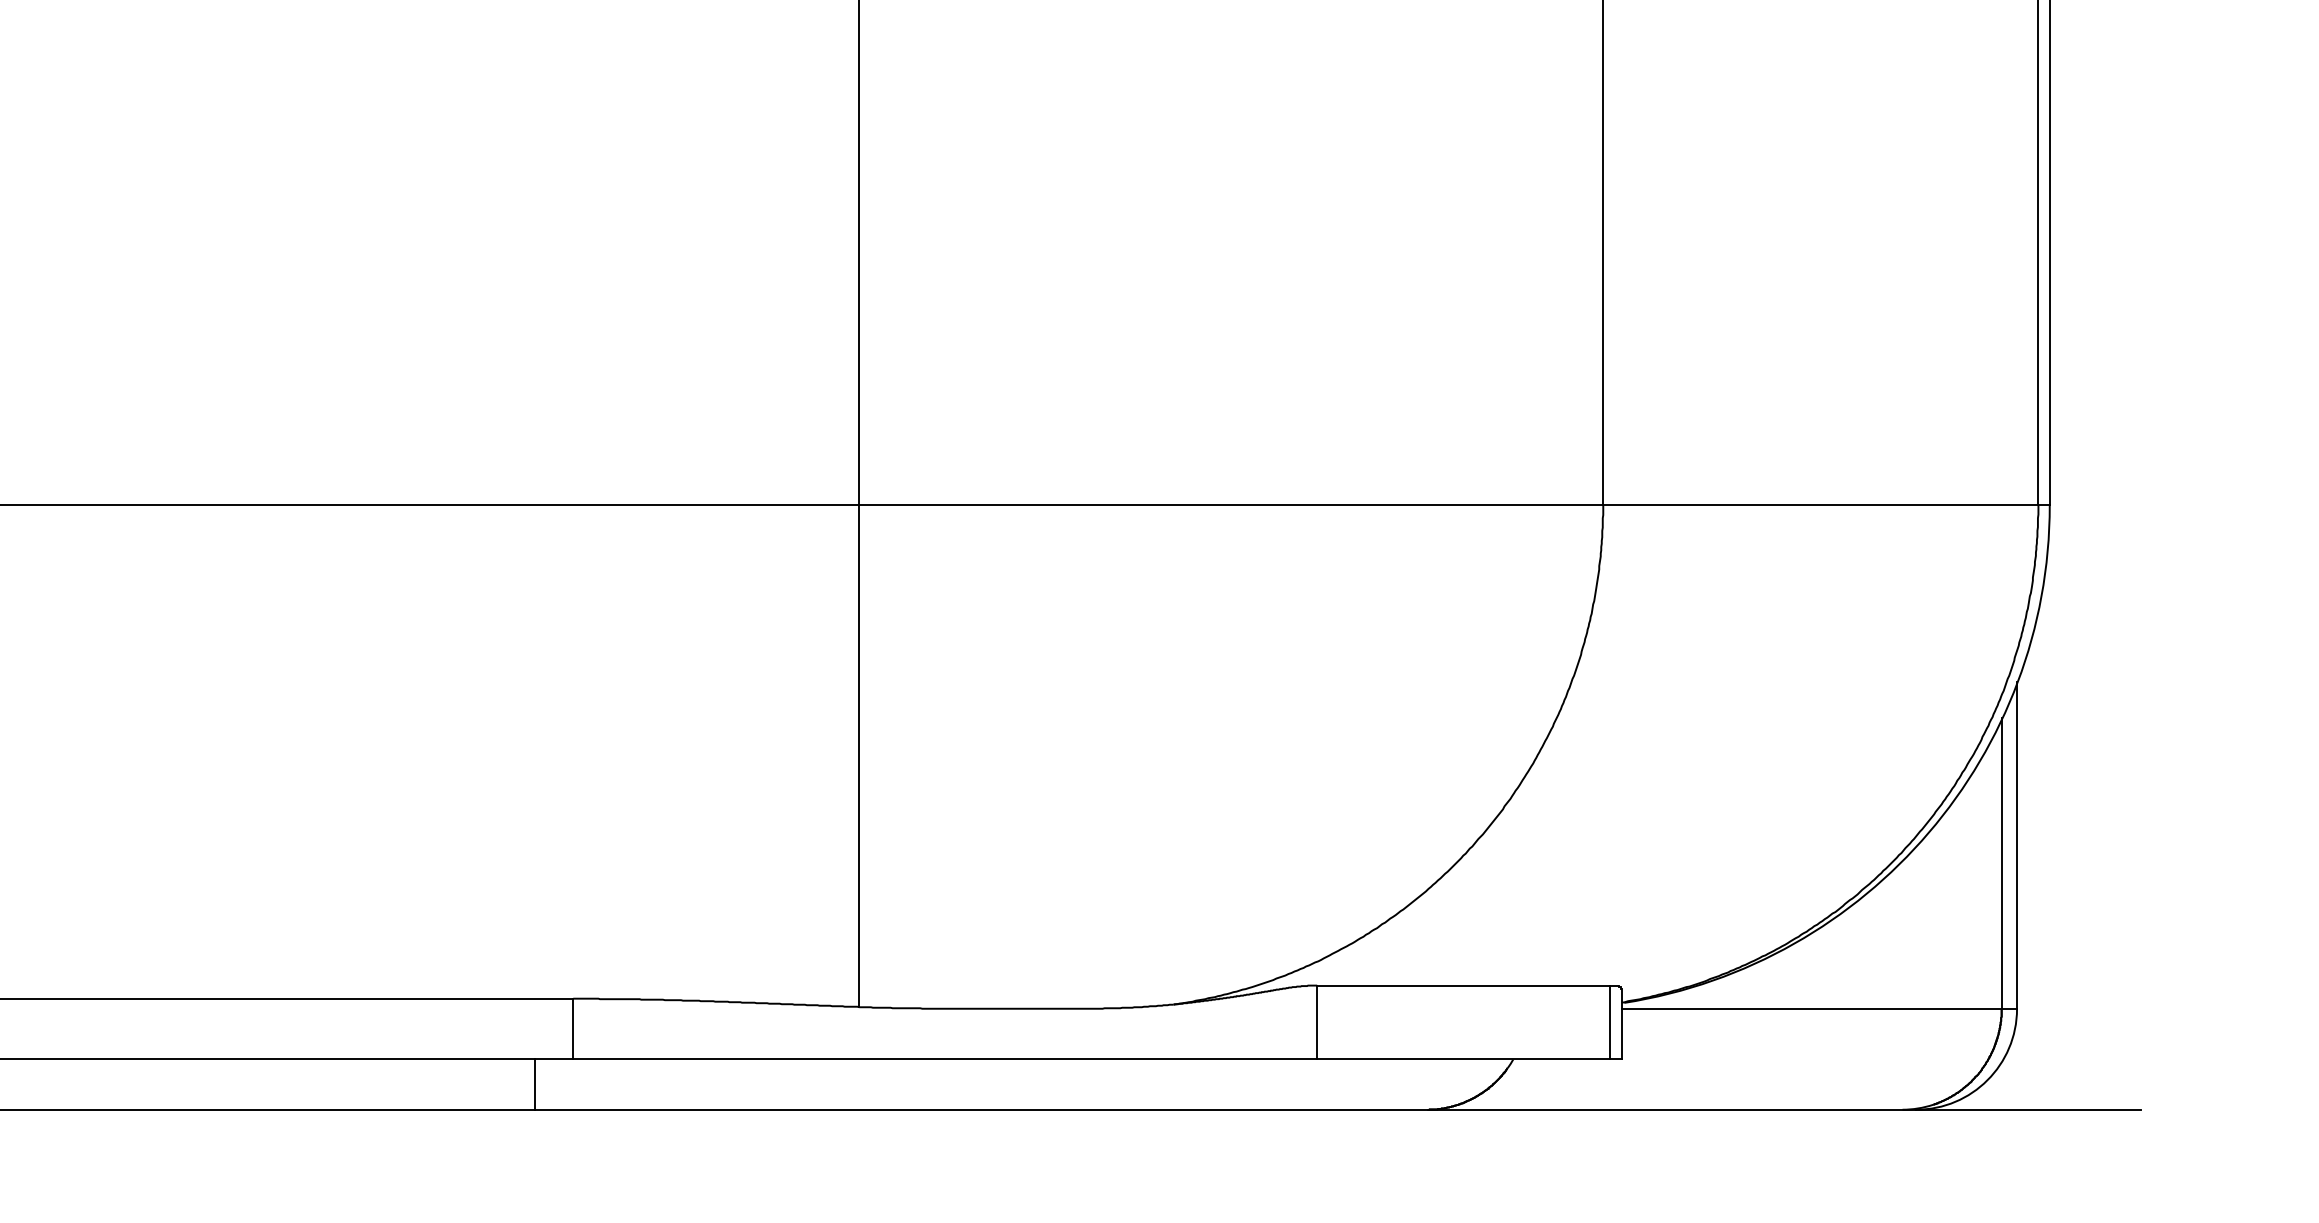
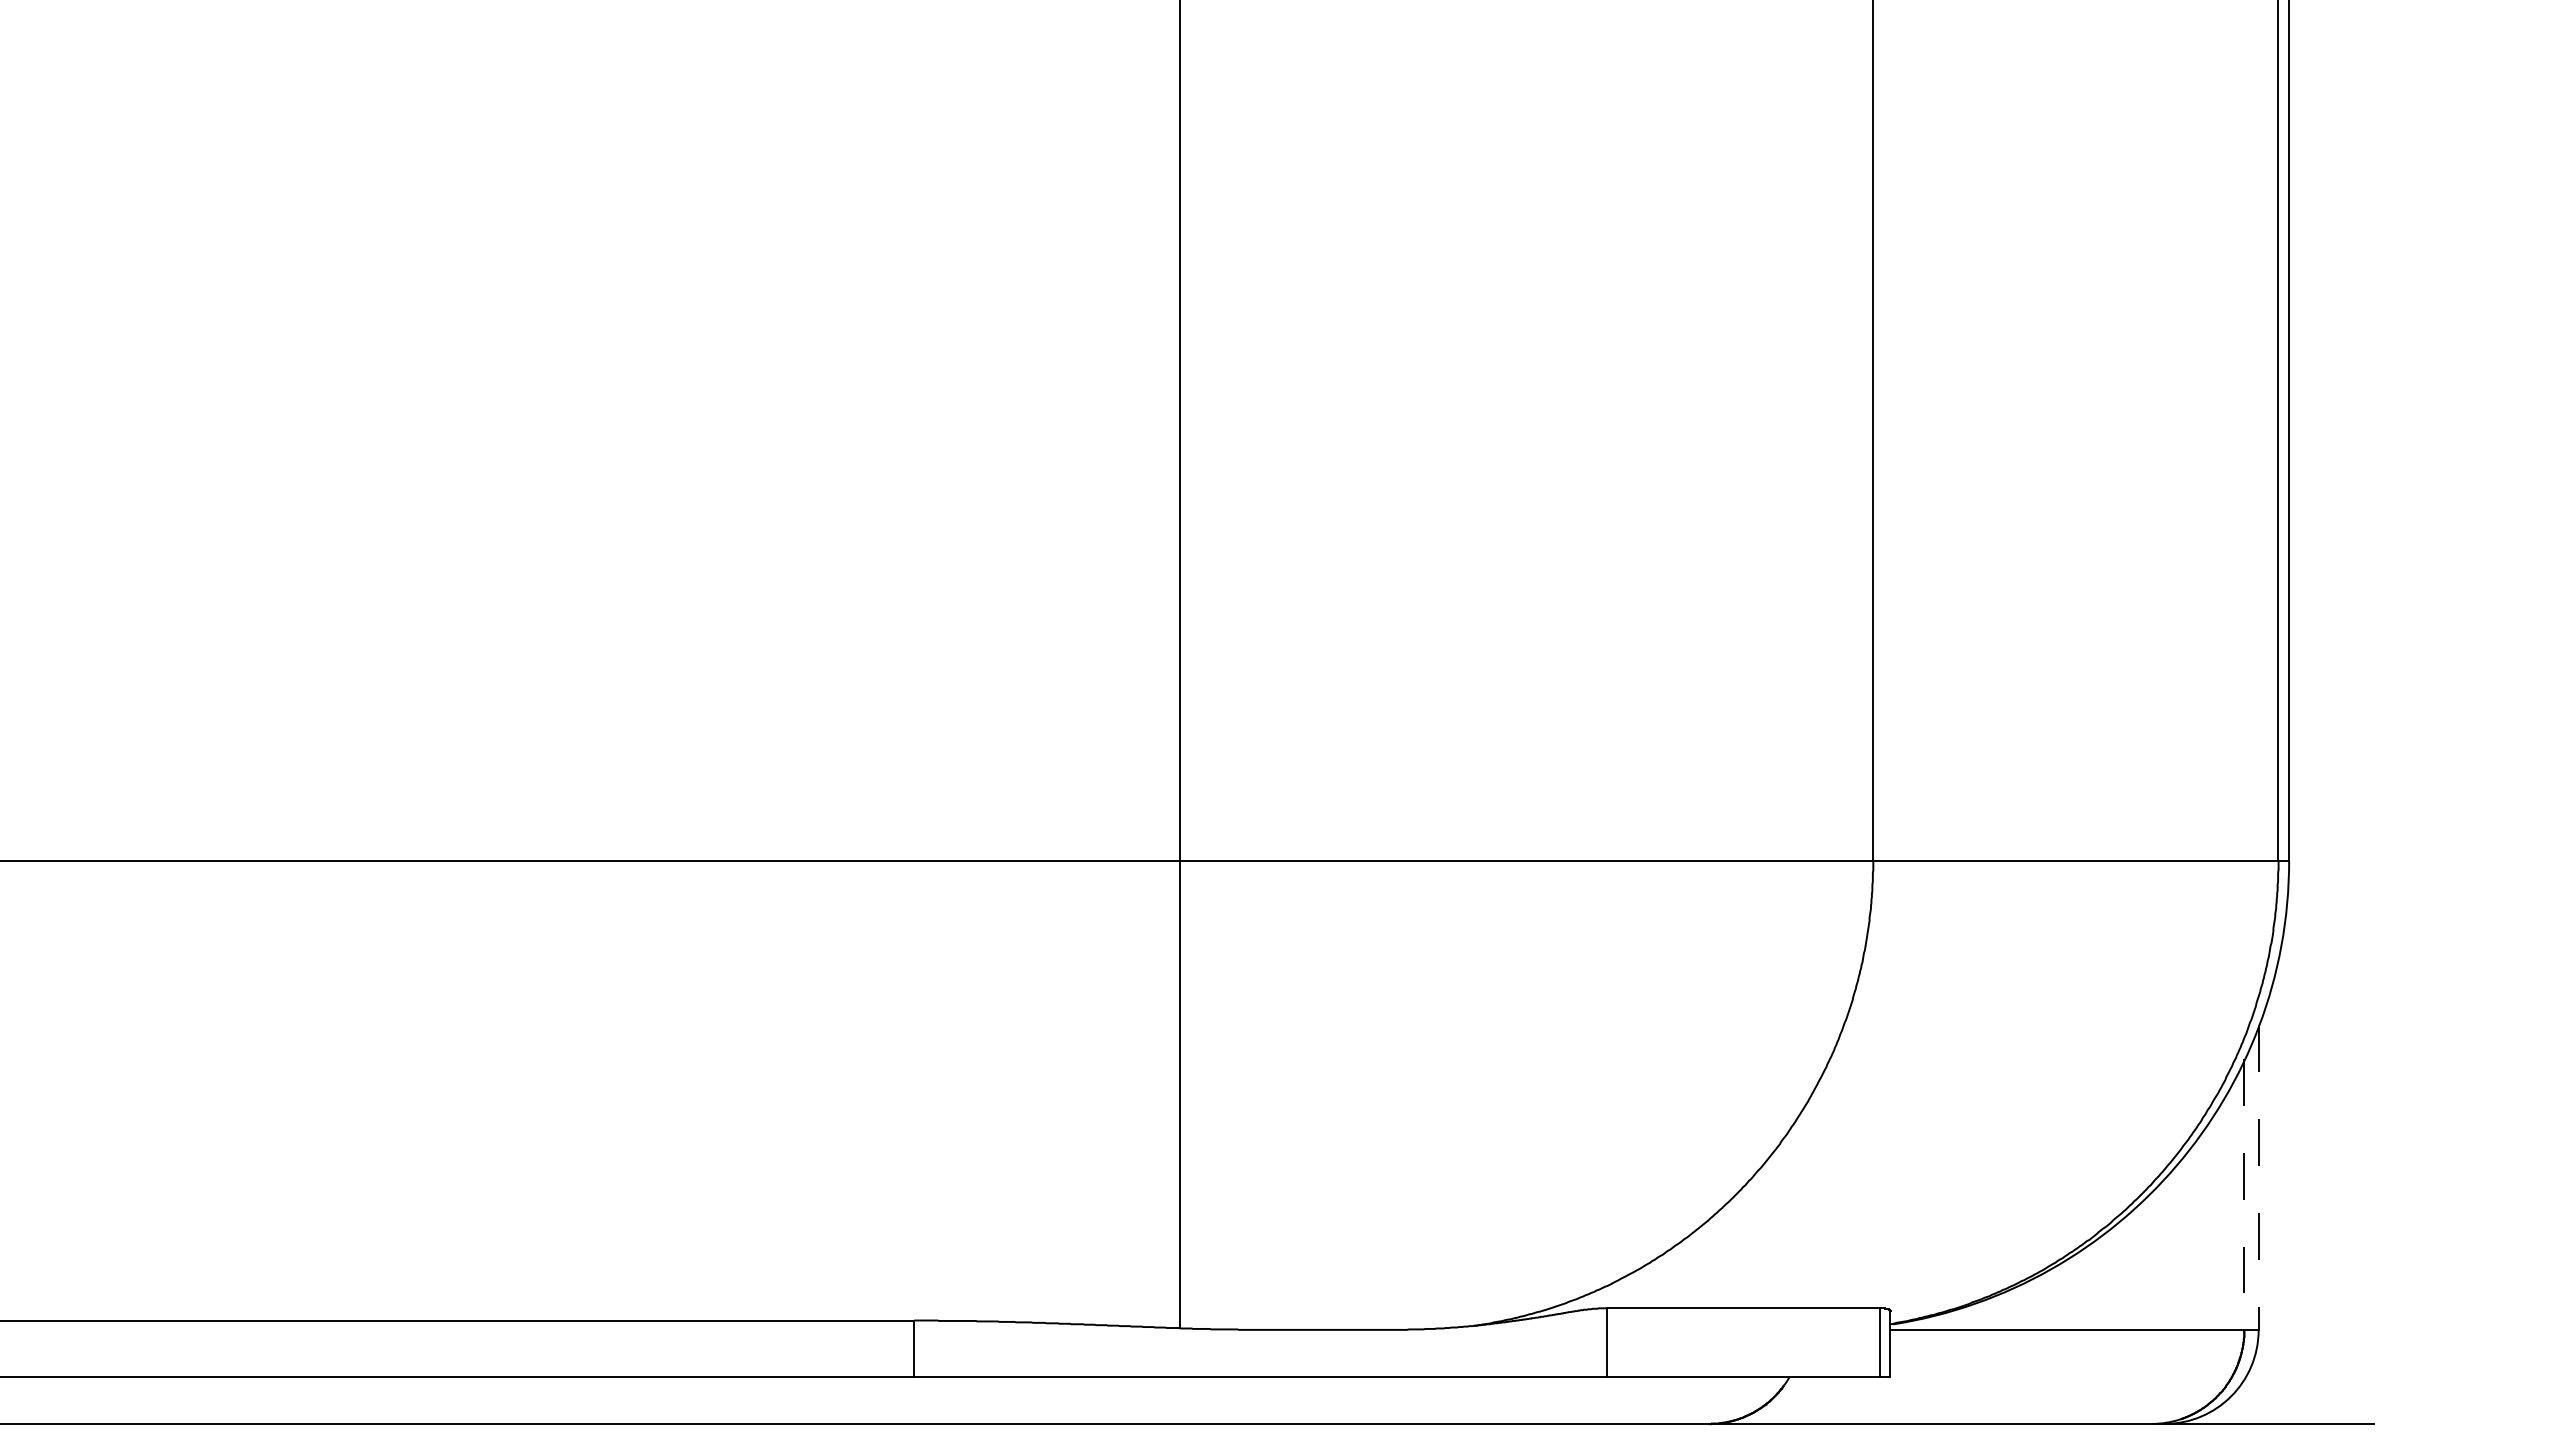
line: (2016, 846) -> (2258, 1178), solid -> dashed
line: (2001, 863) -> (2244, 1194), solid -> dashed
line: (535, 1084) -> (878, 1400), removed

